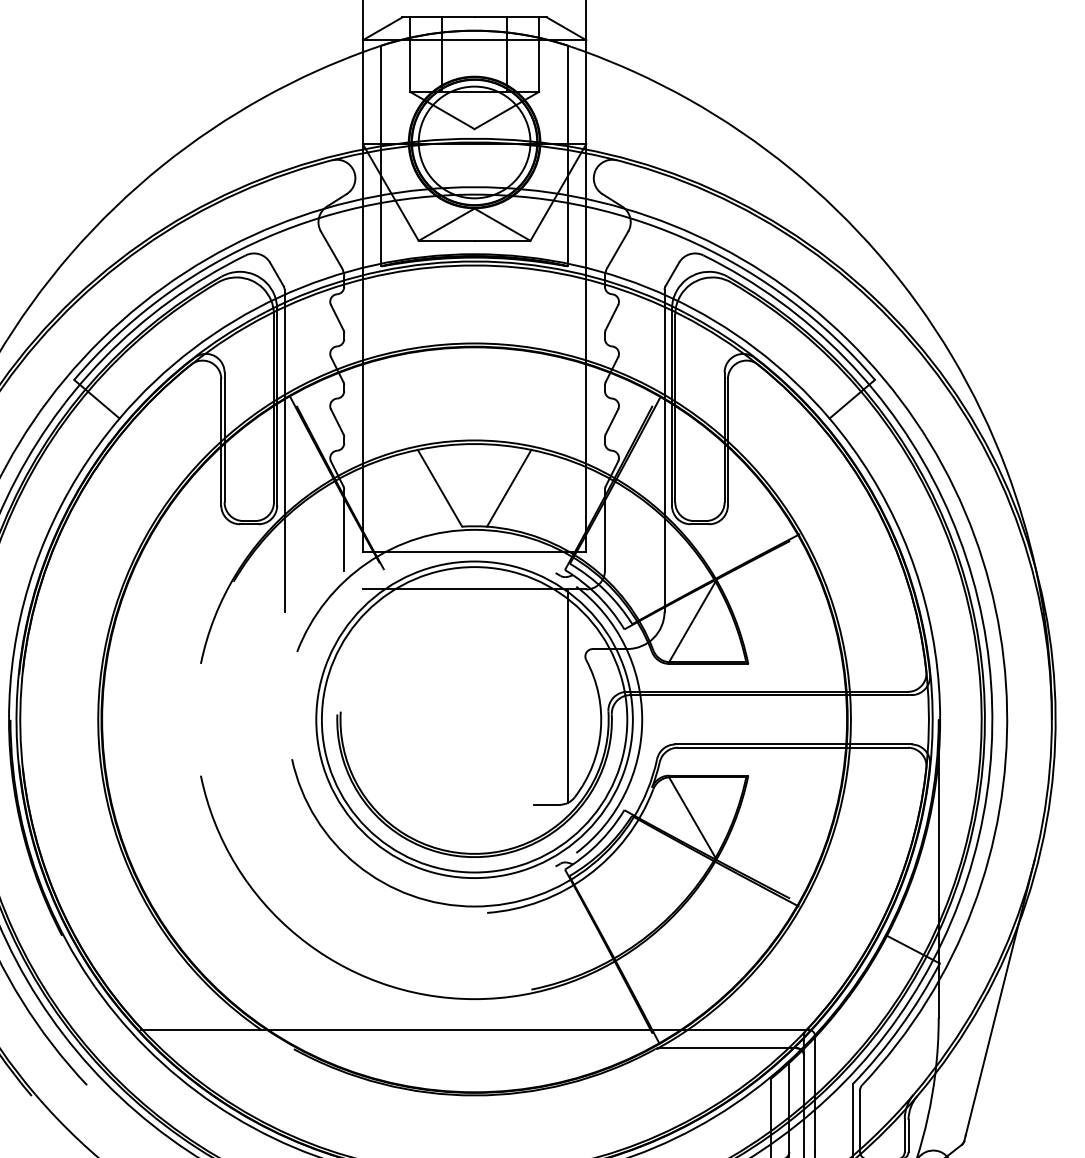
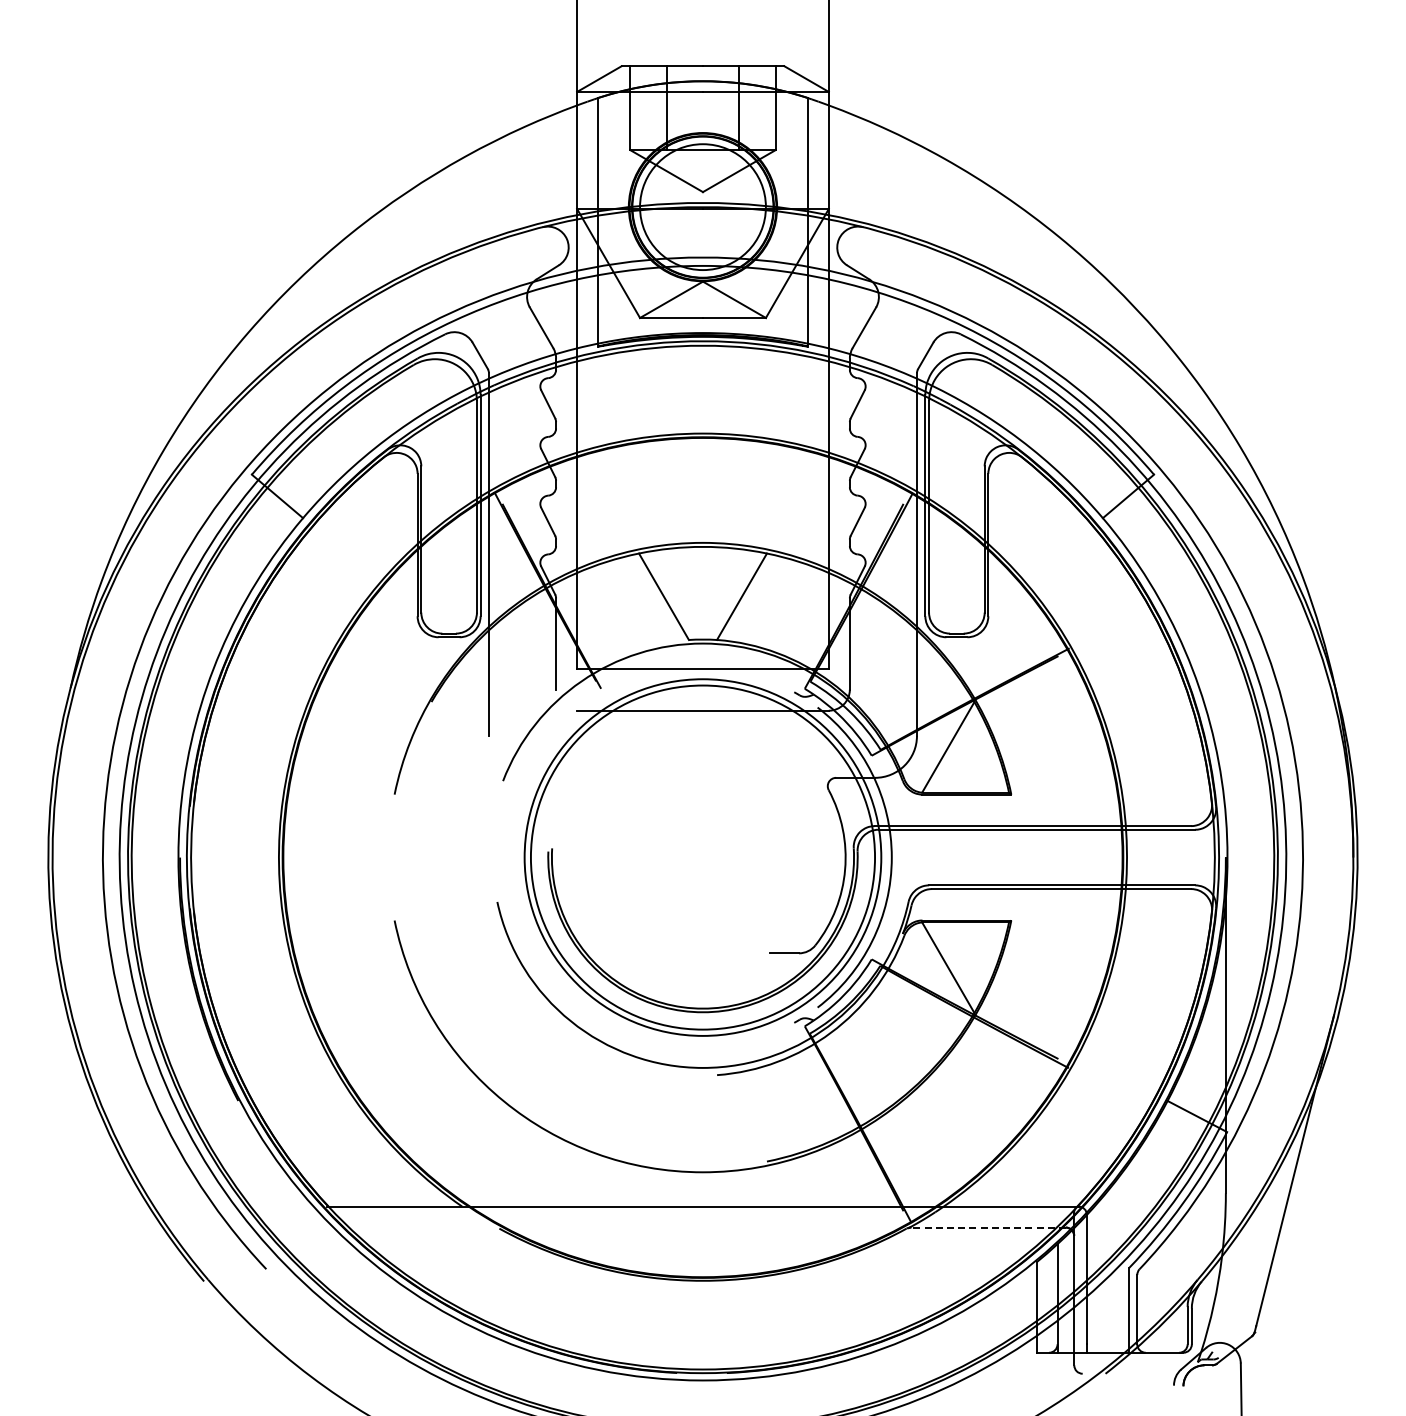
line: (567, 695) -> (807, 830), removed
line: (728, 1048) -> (988, 1227), solid -> dashed

